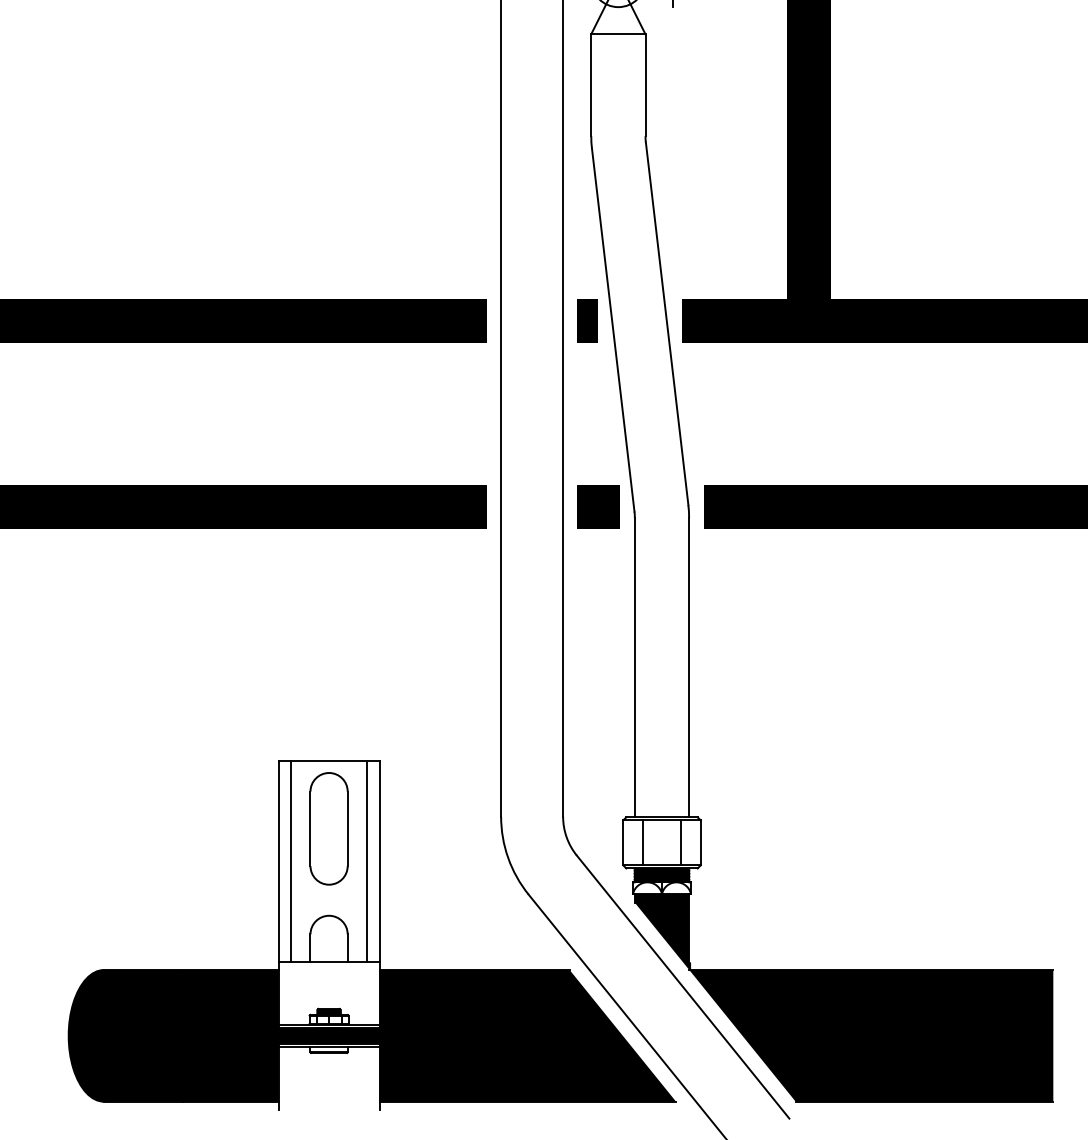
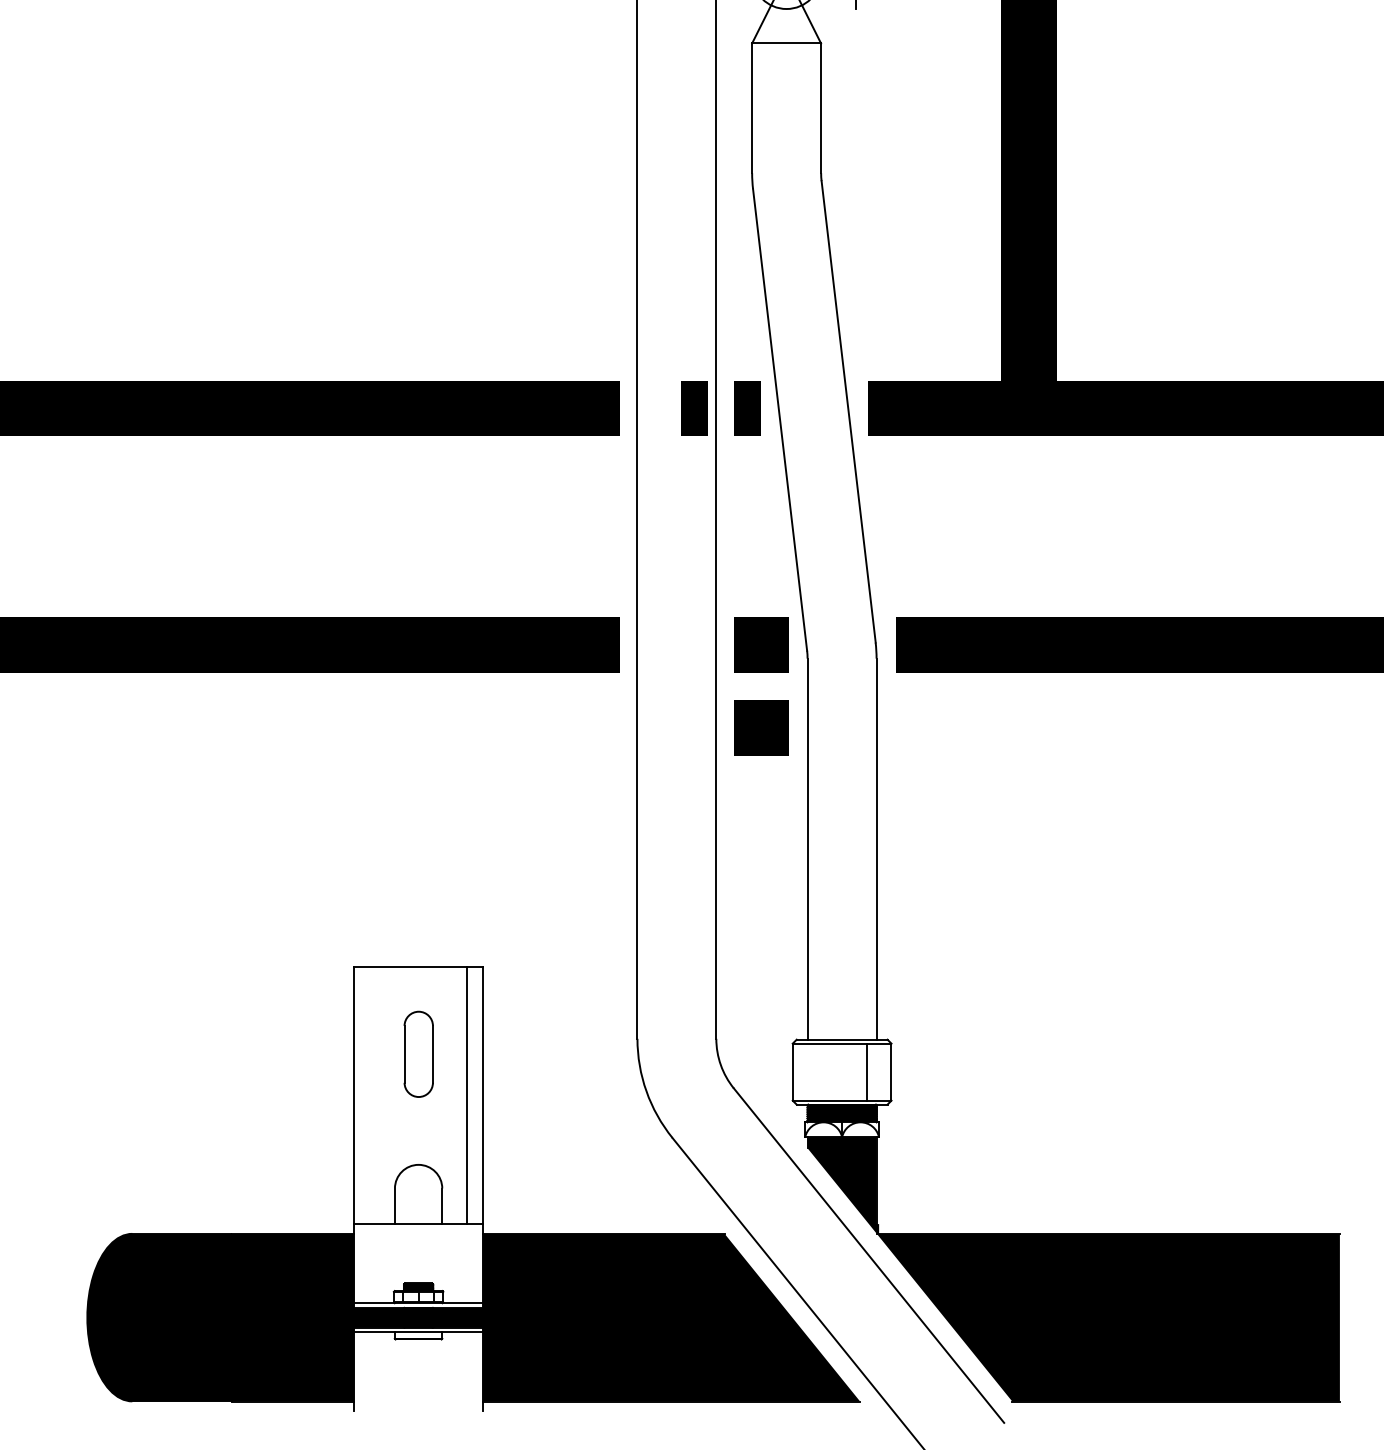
line: (545, 321) -> (694, 408), added
line: (598, 571) -> (761, 727), added
part: (329, 829) -> (418, 1054), size x0.6
line: (642, 842) -> (817, 1071), removed
line: (291, 861) -> (370, 1095), removed

